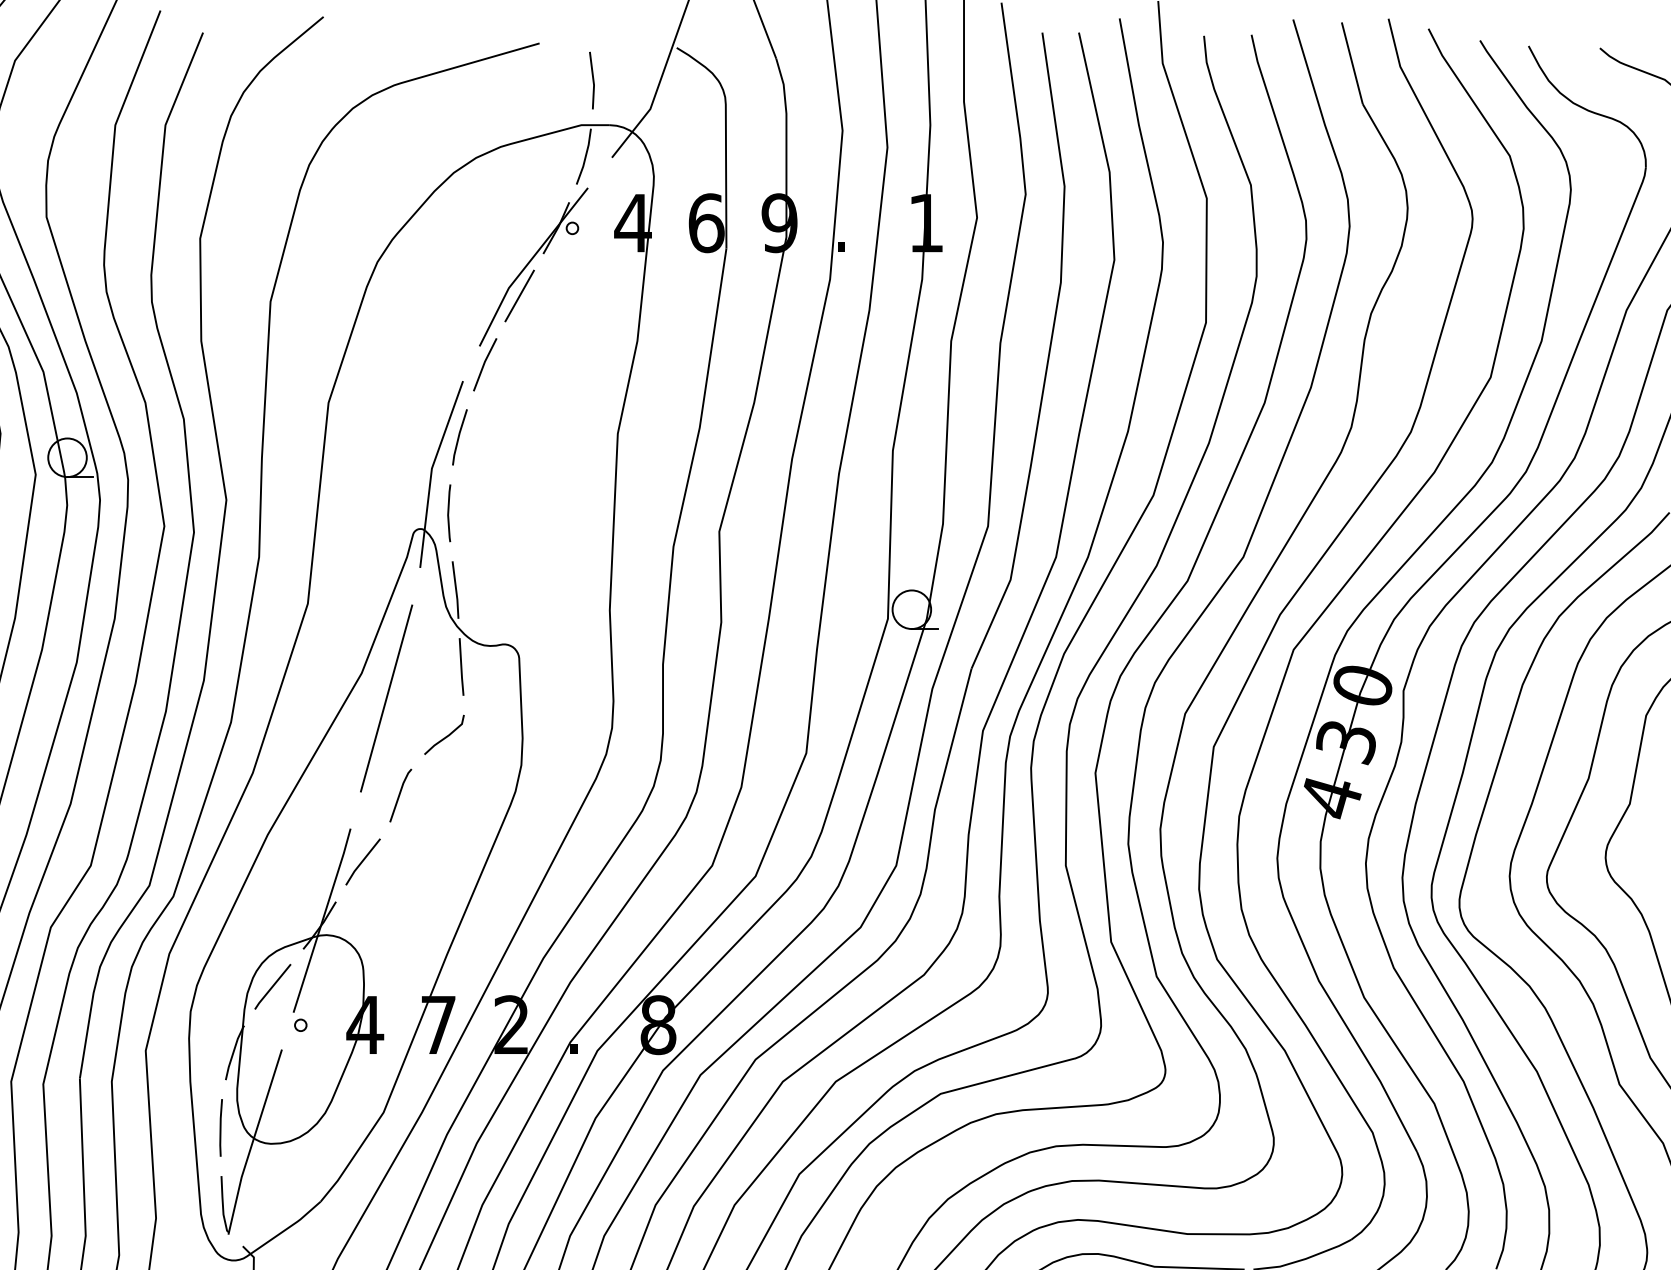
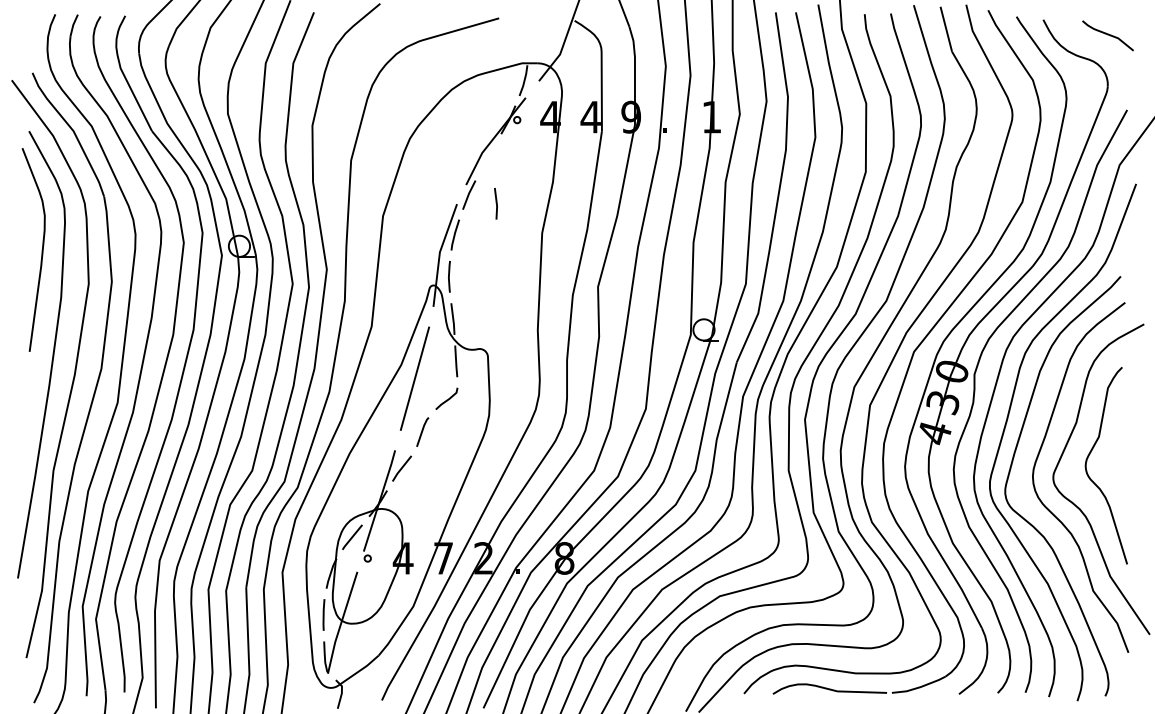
line: (591, 80) -> (495, 203), moved
text: (705, 221) -> (590, 116), 6 -> 4
line: (520, 296) -> (488, 157), removed

